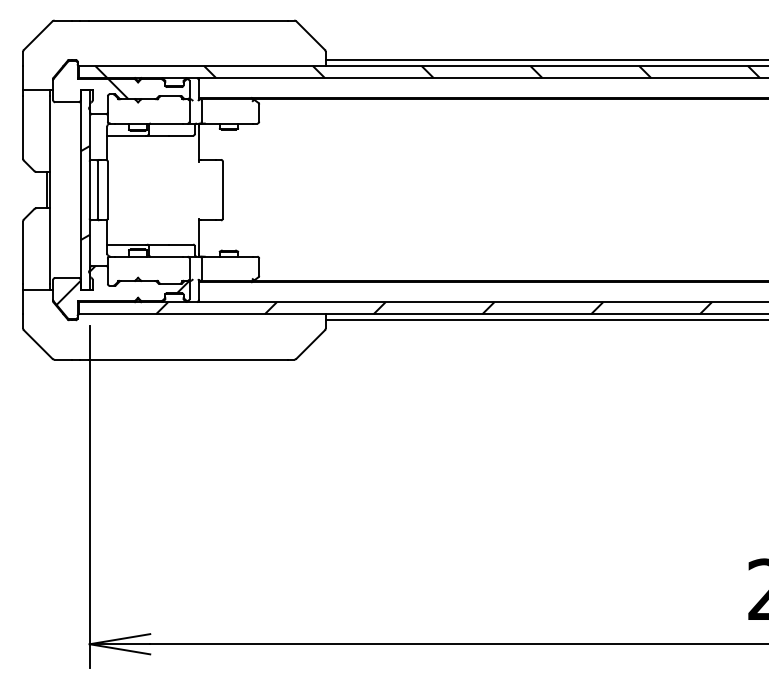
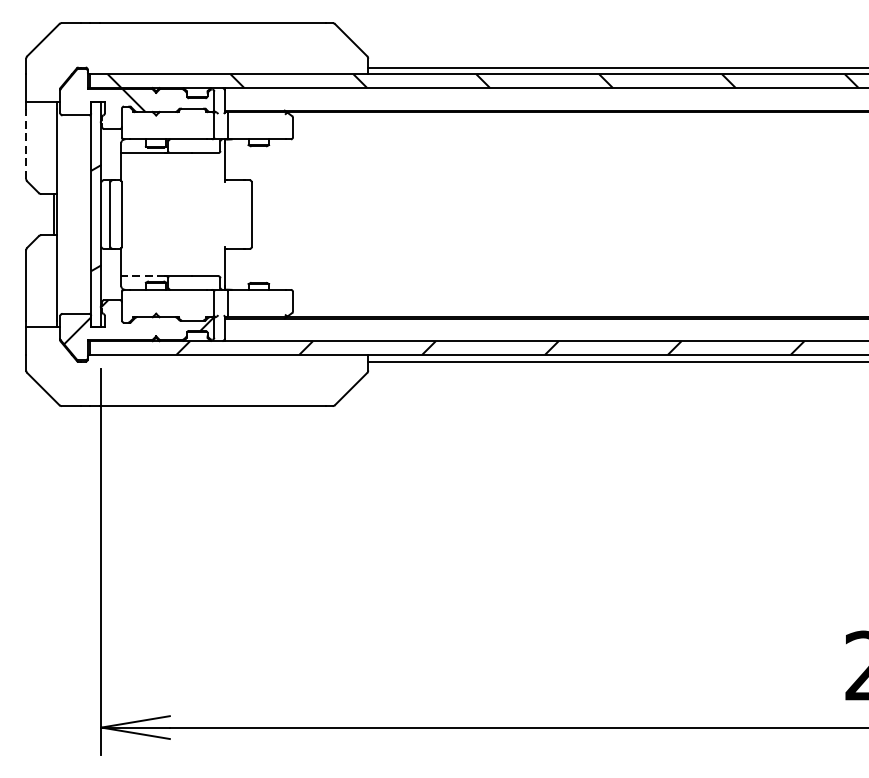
line: (23, 127) -> (26, 143), solid -> dashed
line: (126, 244) -> (143, 276), solid -> dashed

